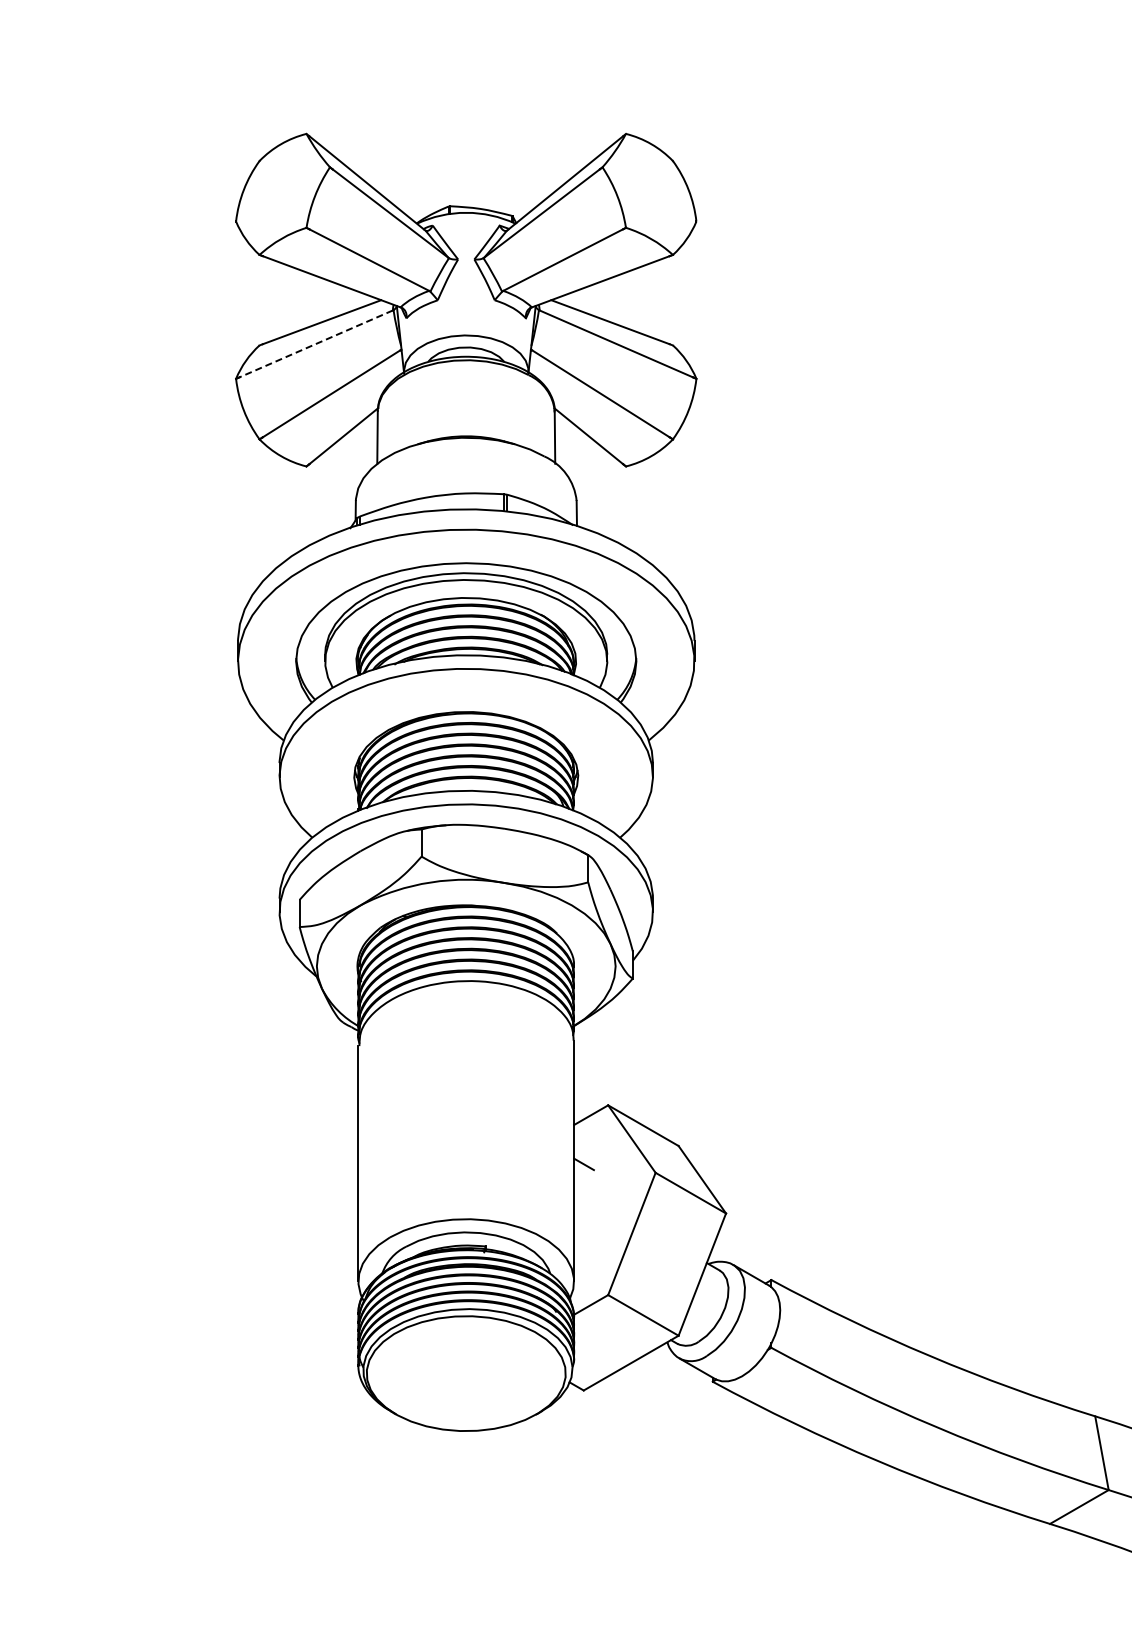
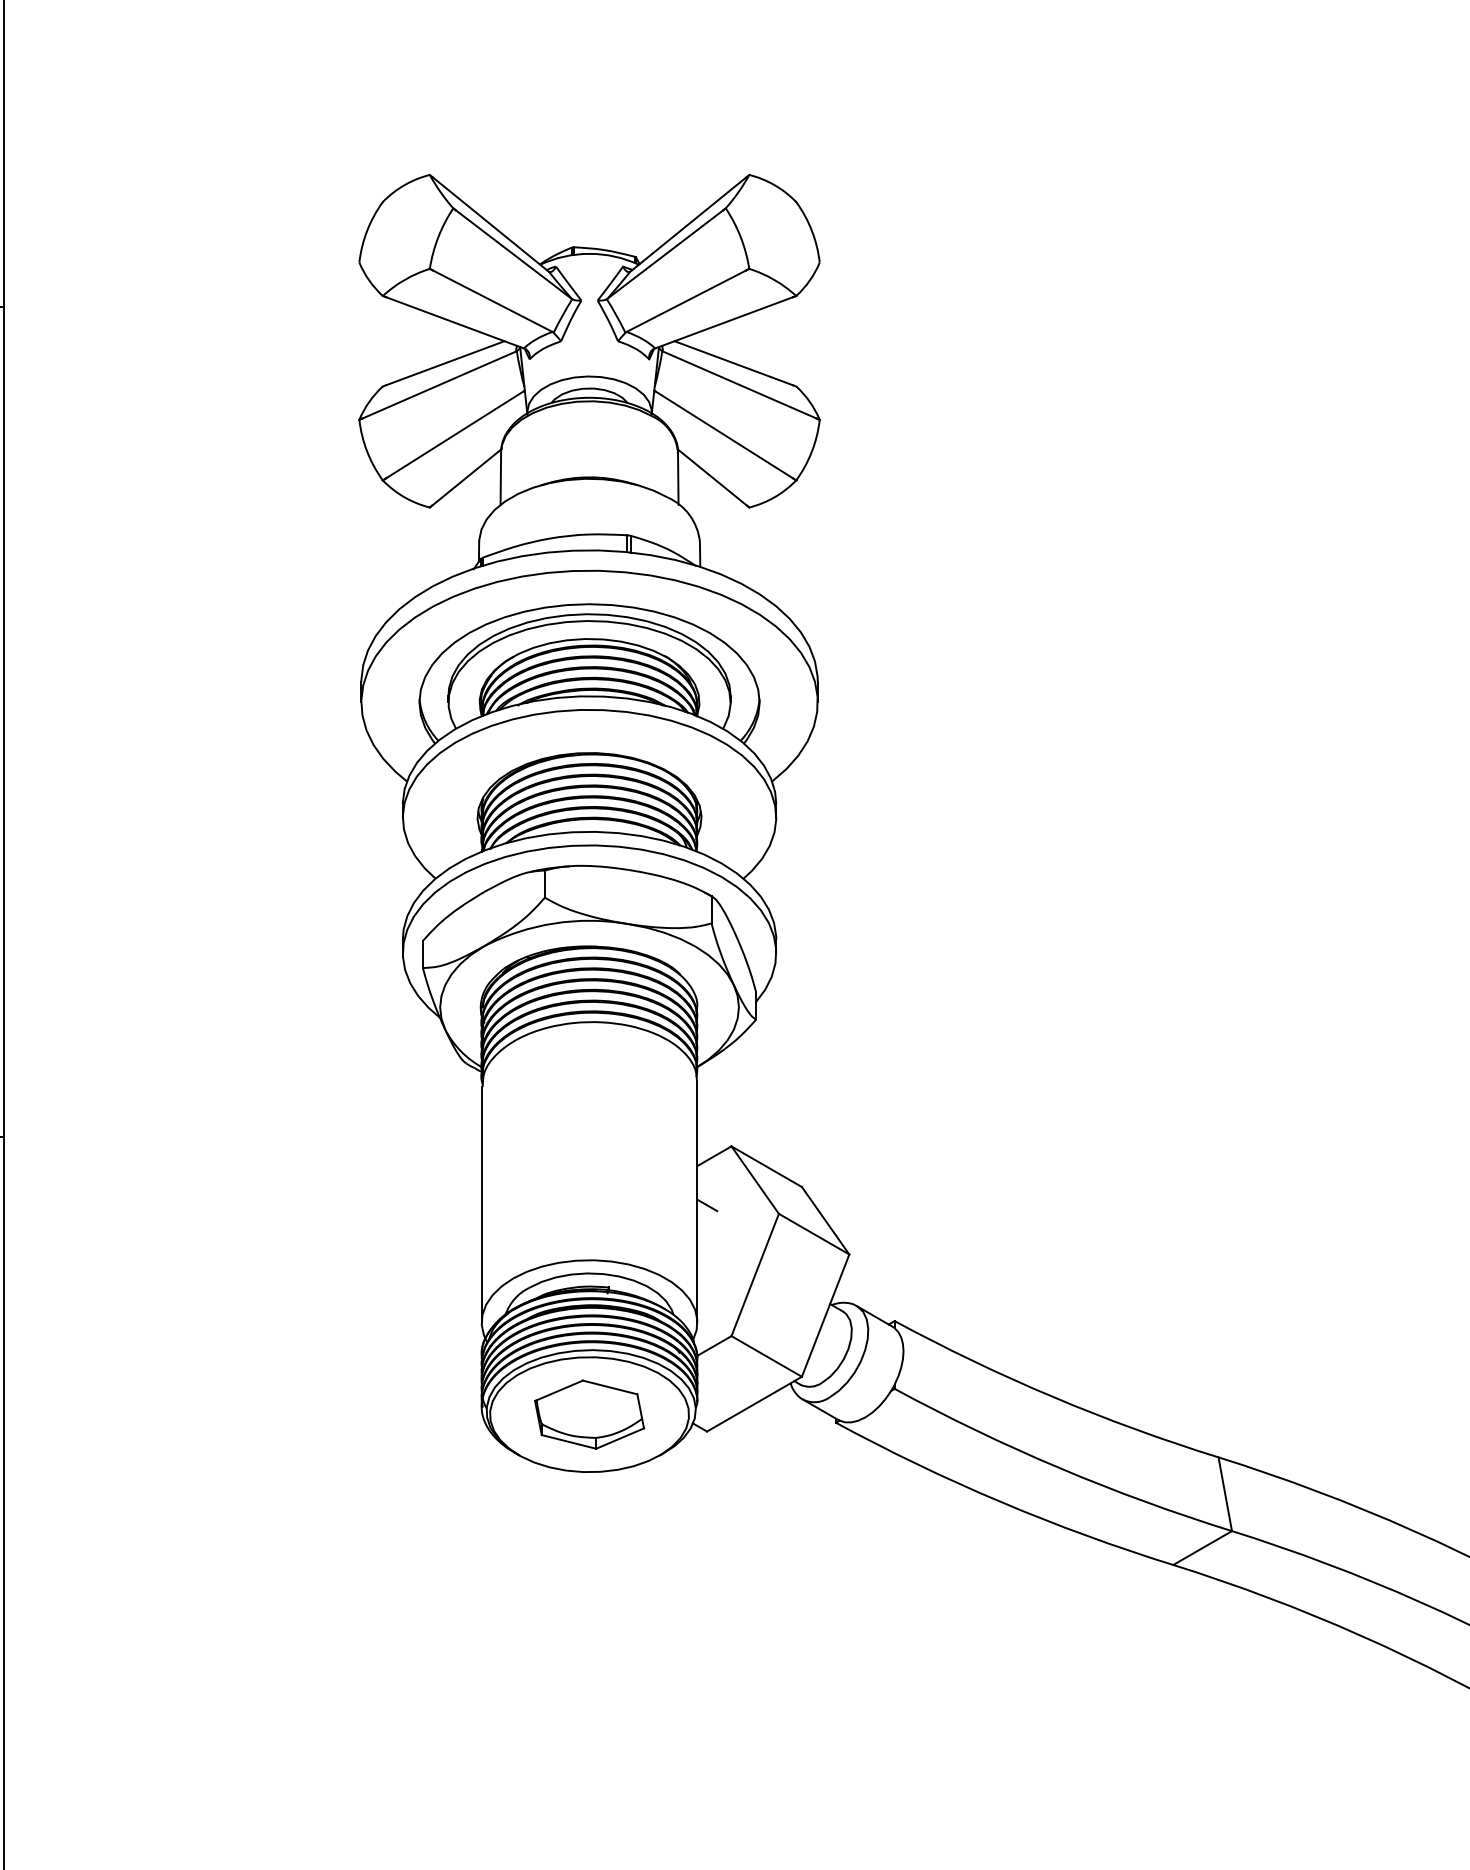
line: (316, 343) -> (439, 384), dashed -> solid
part: (466, 1373) -> (589, 1414), added

